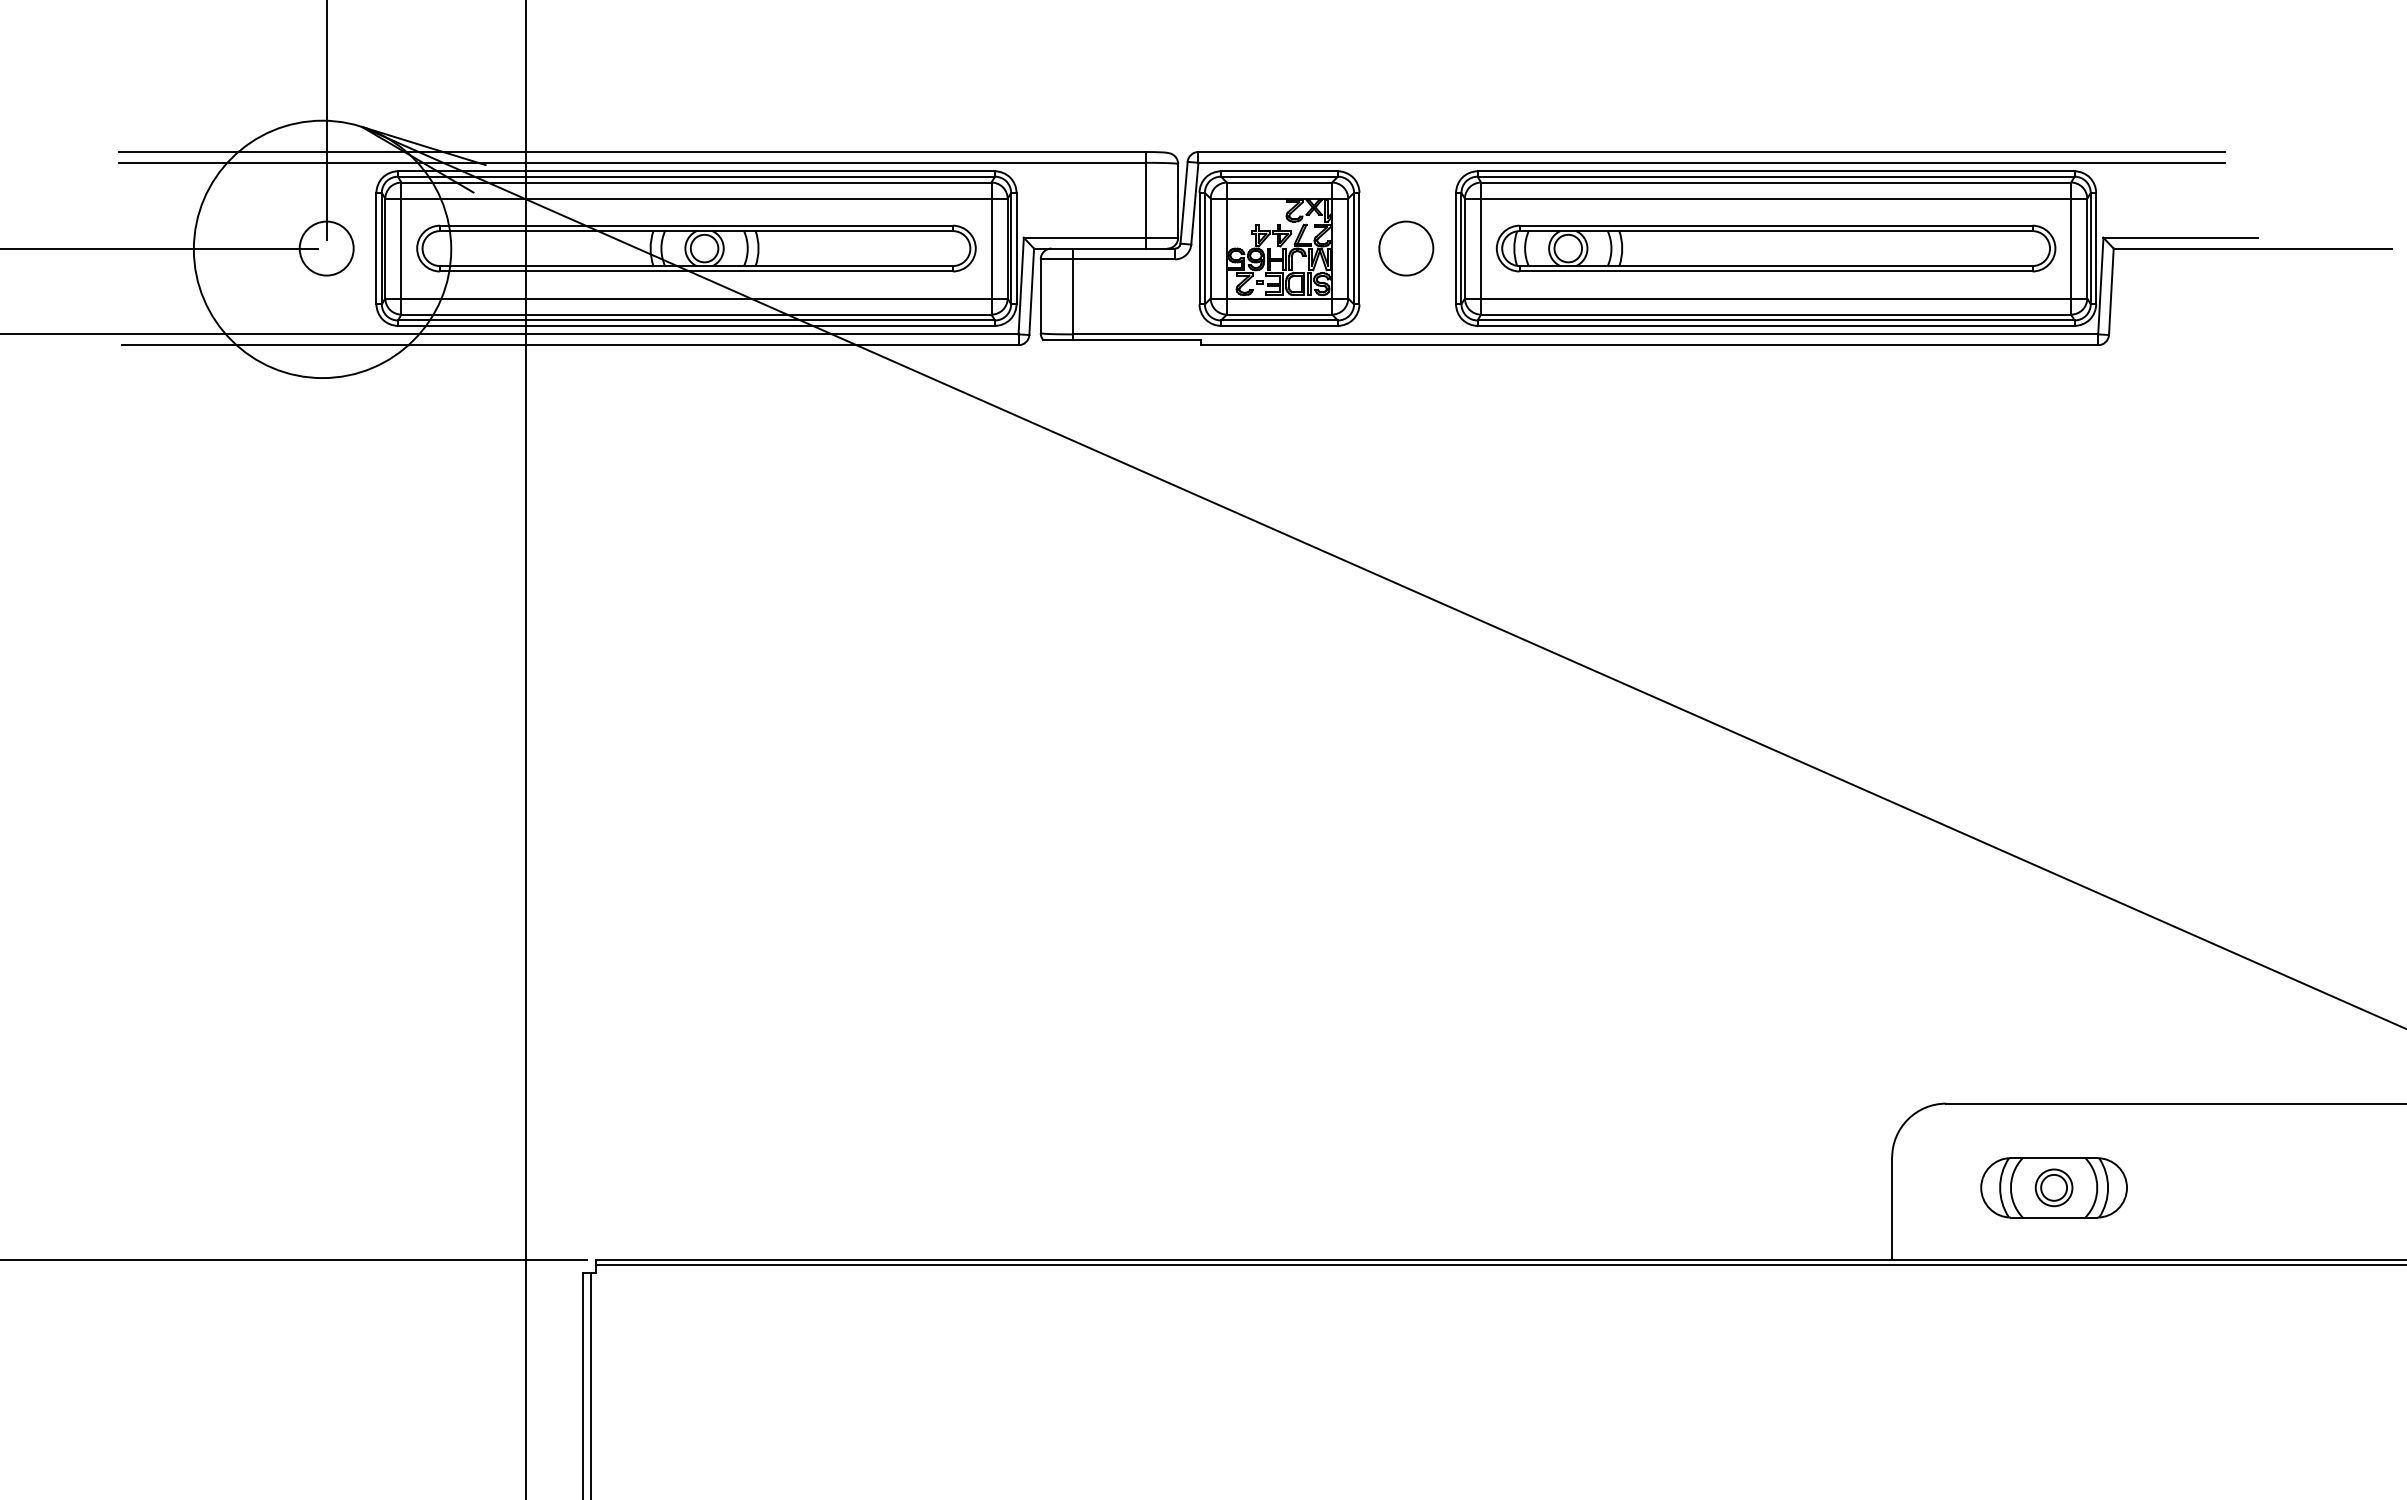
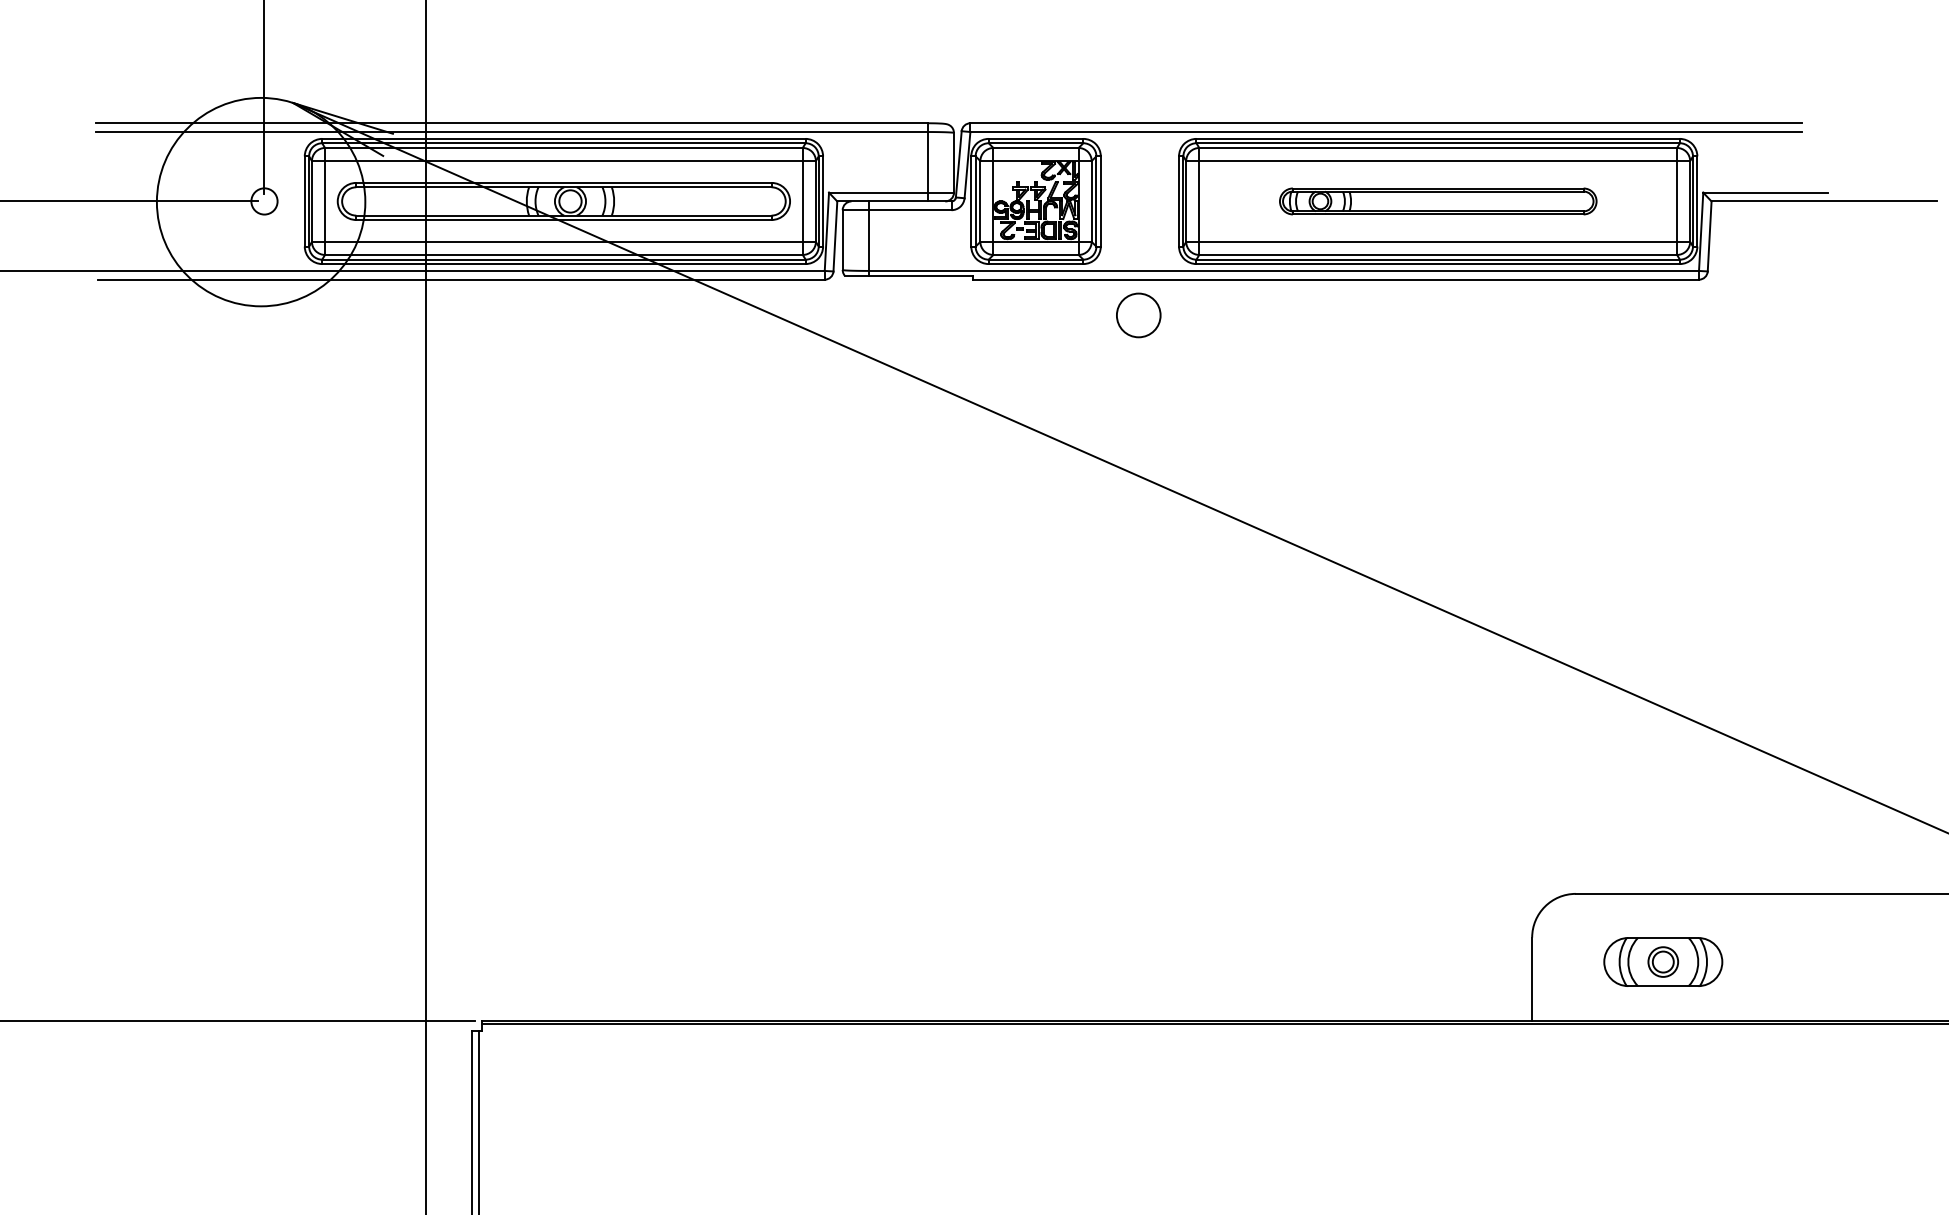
circle: (326, 248) -> (264, 201), size x0.6
circle: (1406, 248) -> (1138, 315), moved
part: (1776, 248) -> (1438, 201), size x0.7

